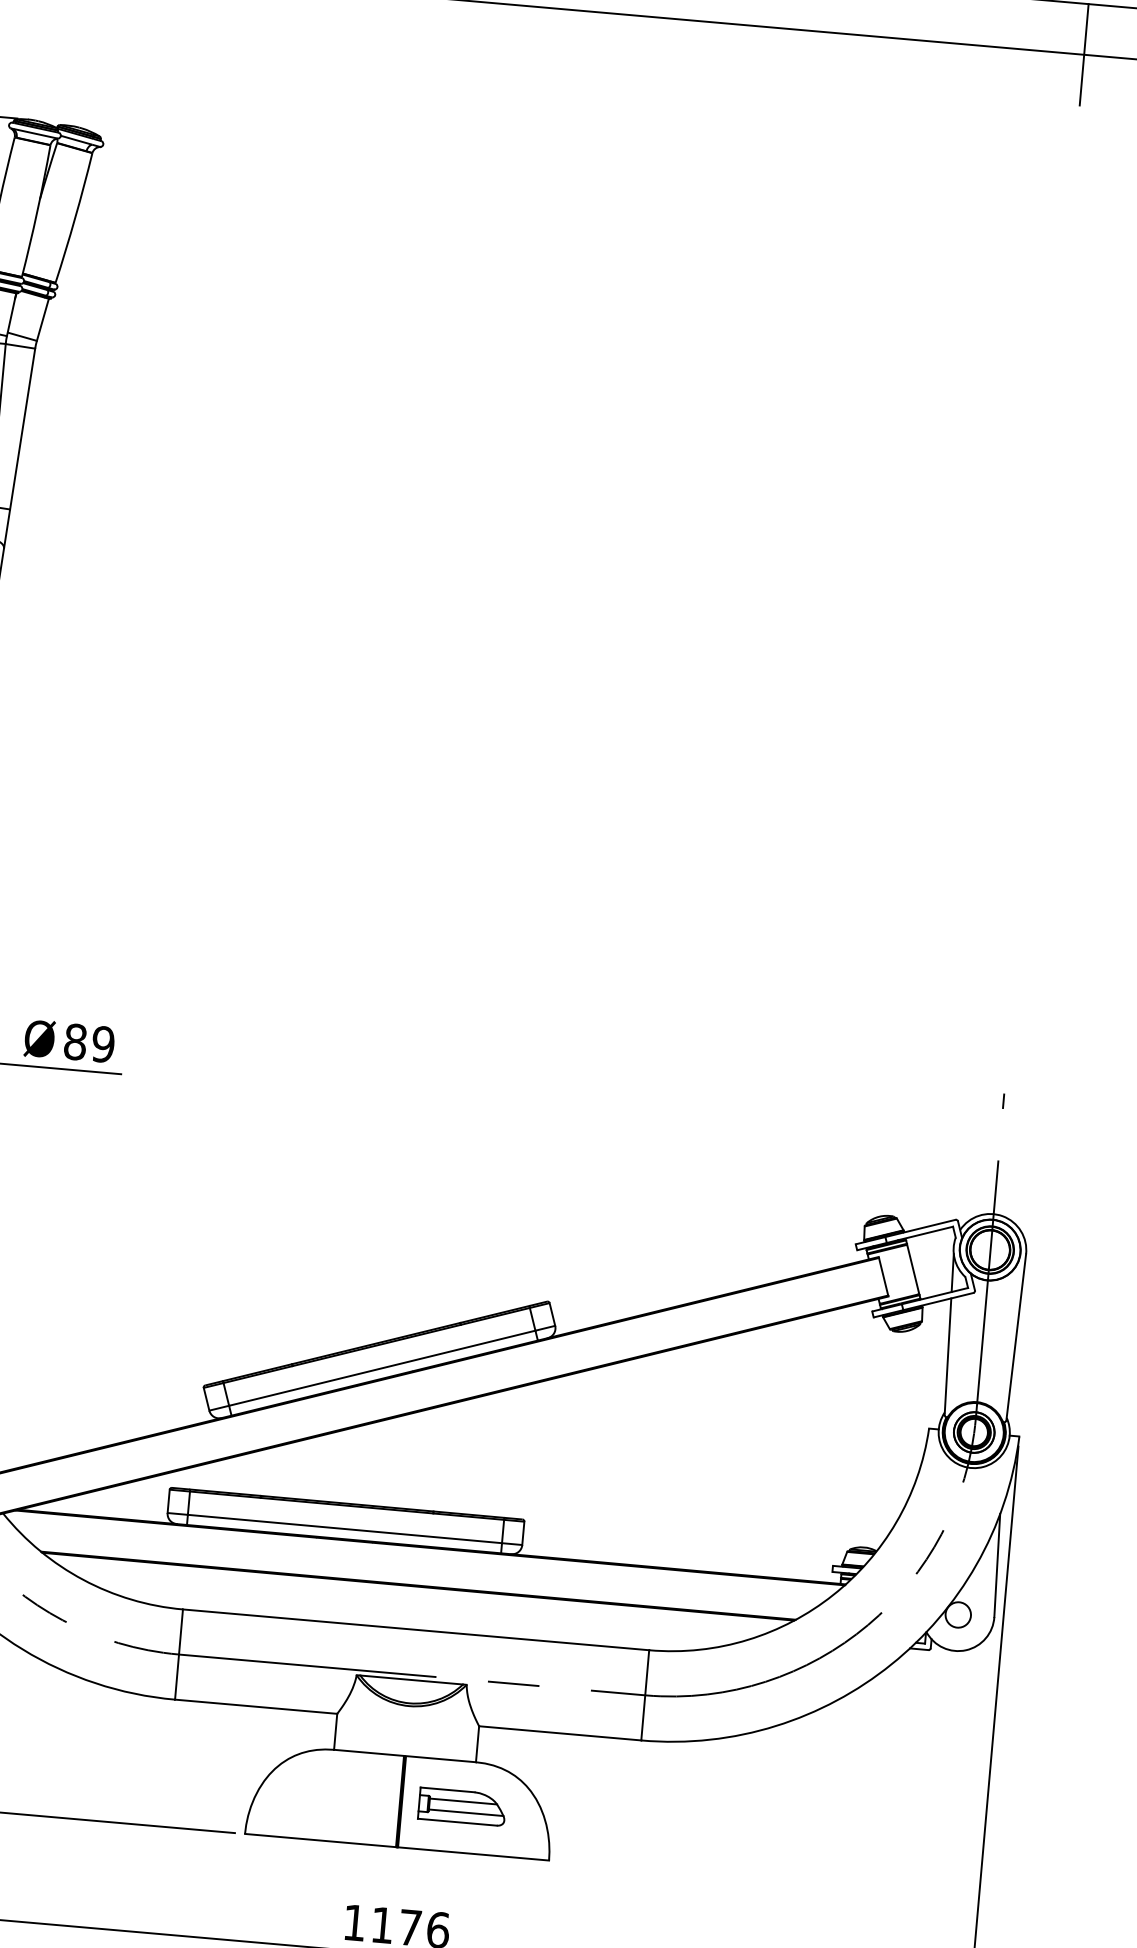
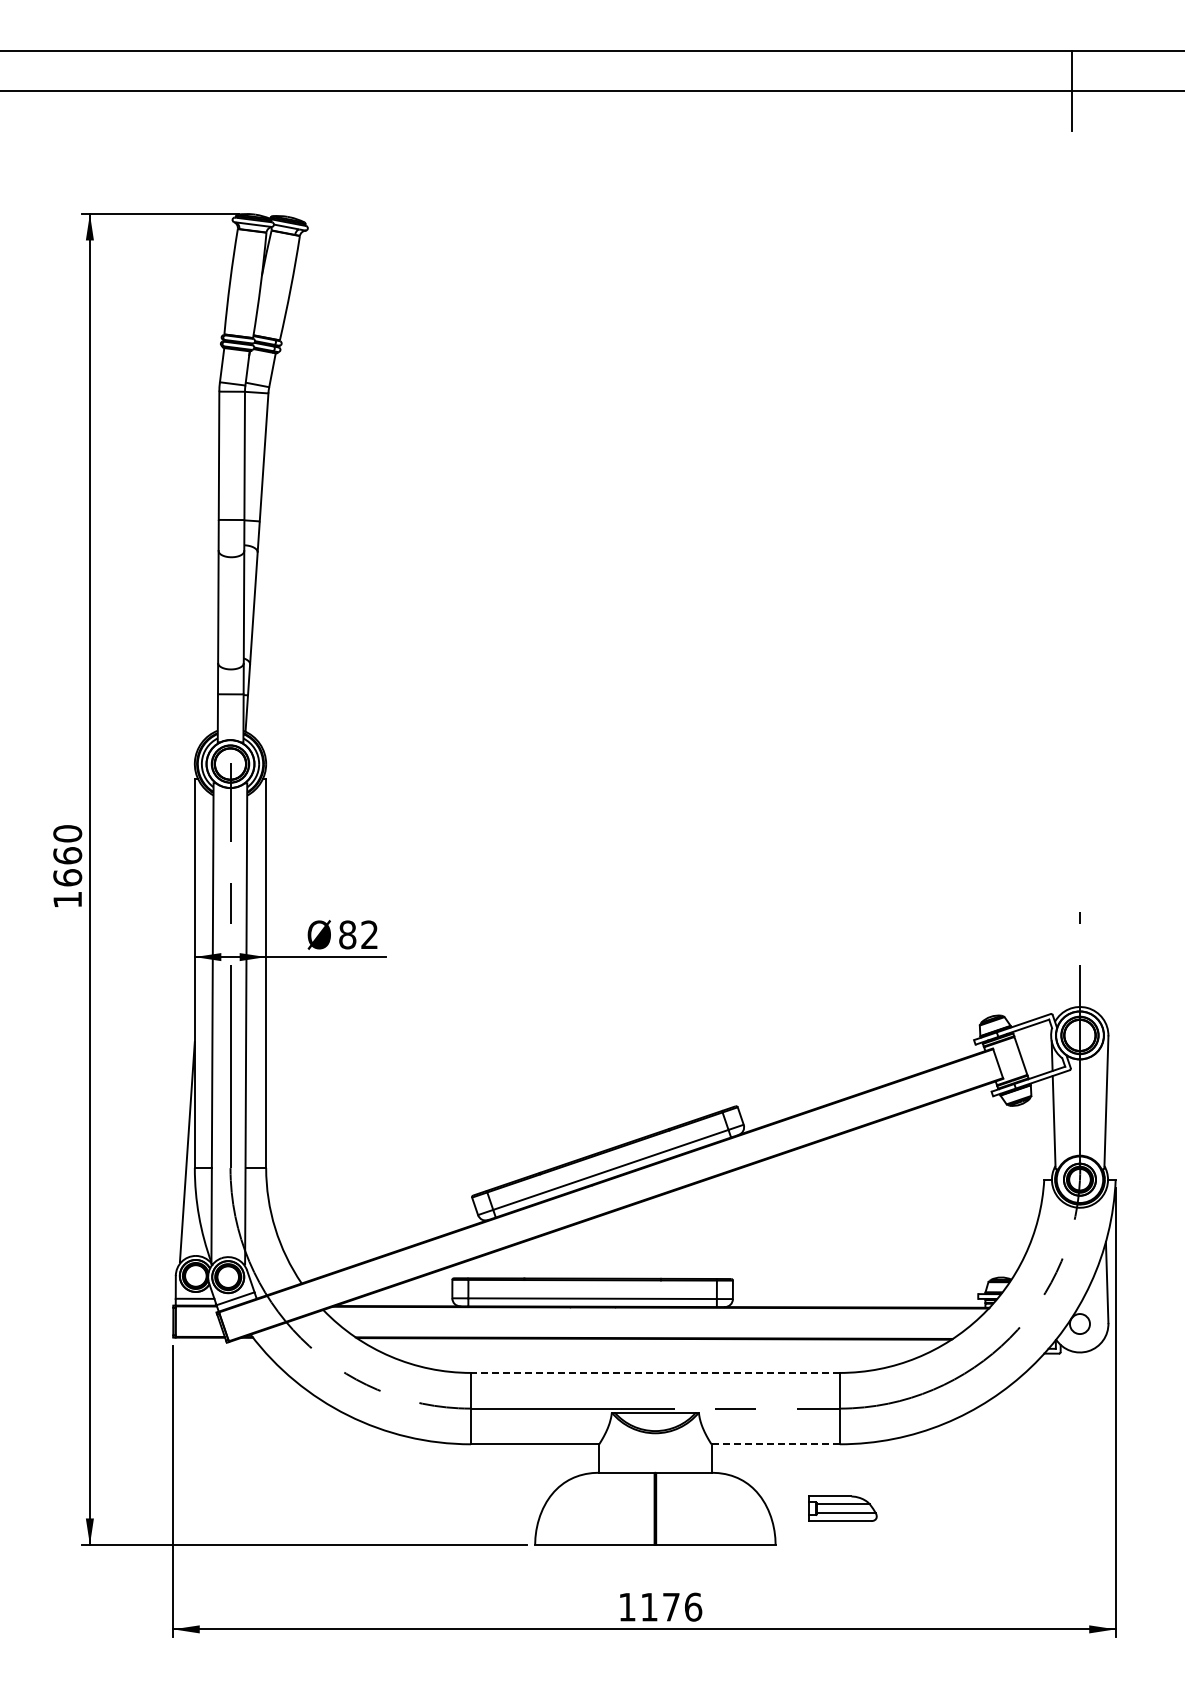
text: (103, 1043) -> (369, 934), 89 -> 82
line: (415, 1629) -> (654, 1372), solid -> dashed
line: (561, 1733) -> (776, 1444), solid -> dashed
part: (461, 1806) -> (842, 1508), moved

